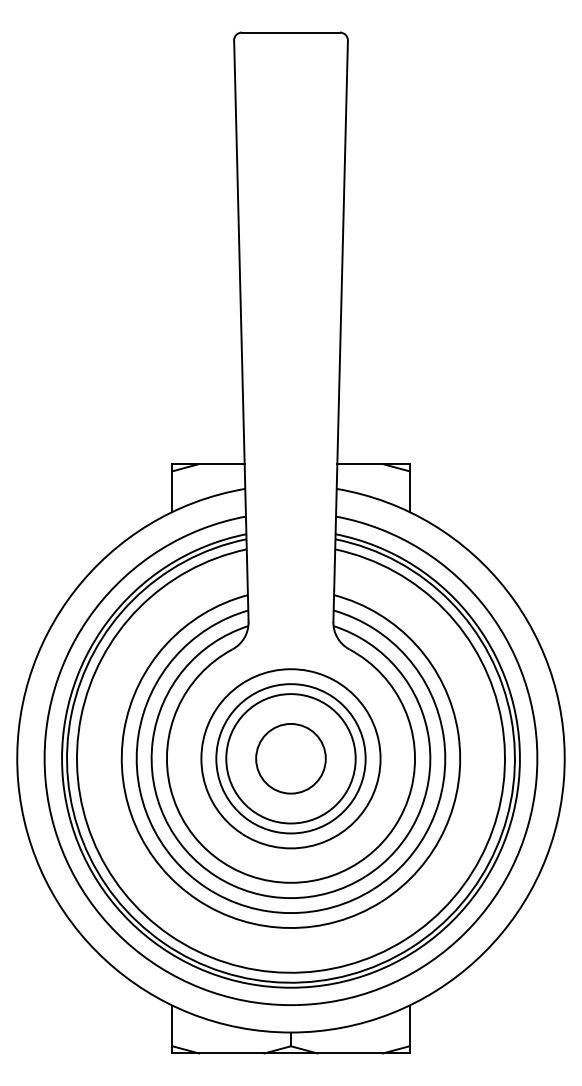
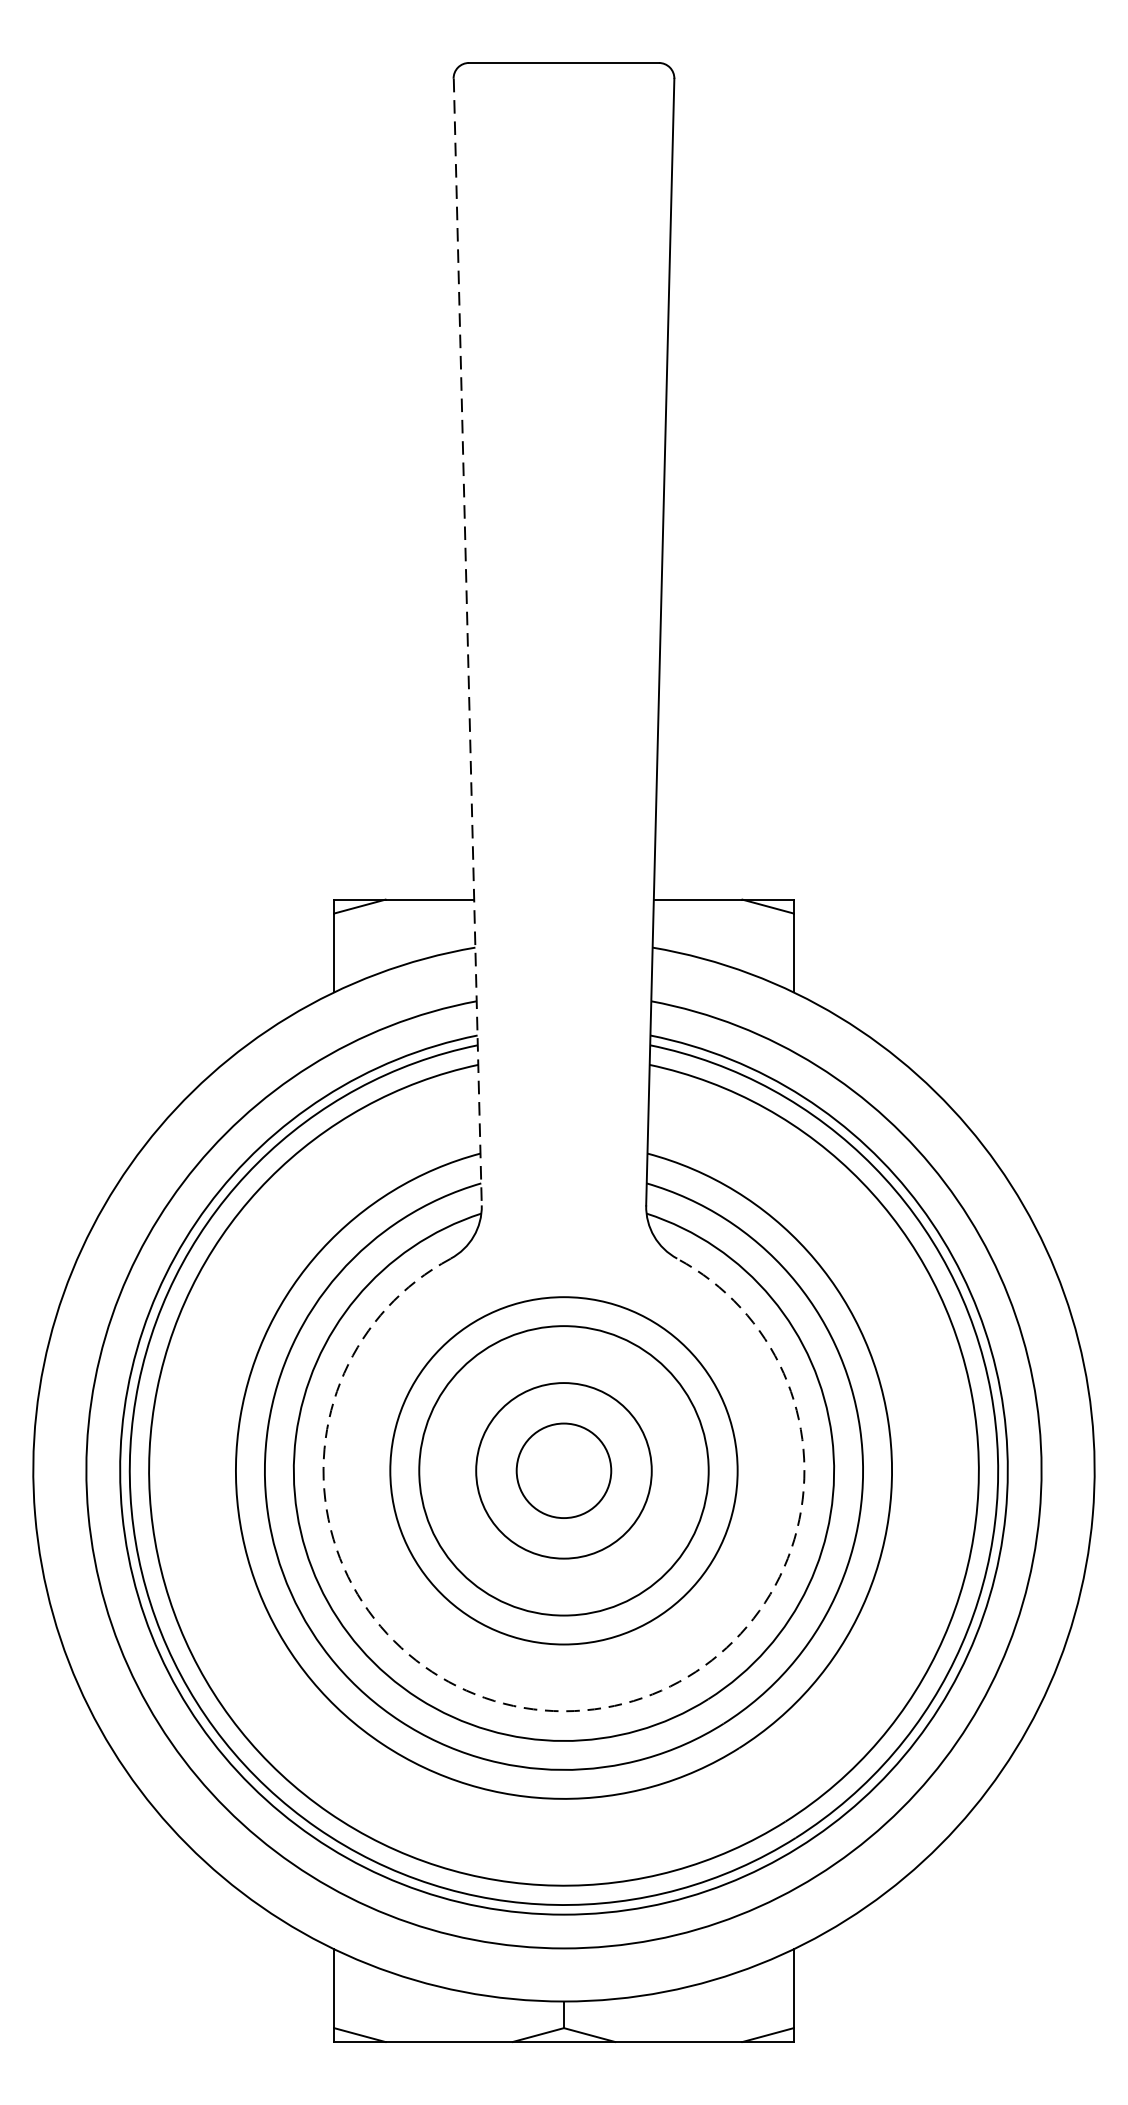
line: (241, 331) -> (468, 642), solid -> dashed
circle: (290, 758) -> (563, 1470), size x0.7
circle: (290, 758) -> (563, 1470), size x0.7
arc: (290, 882) -> (563, 1710), solid -> dashed

